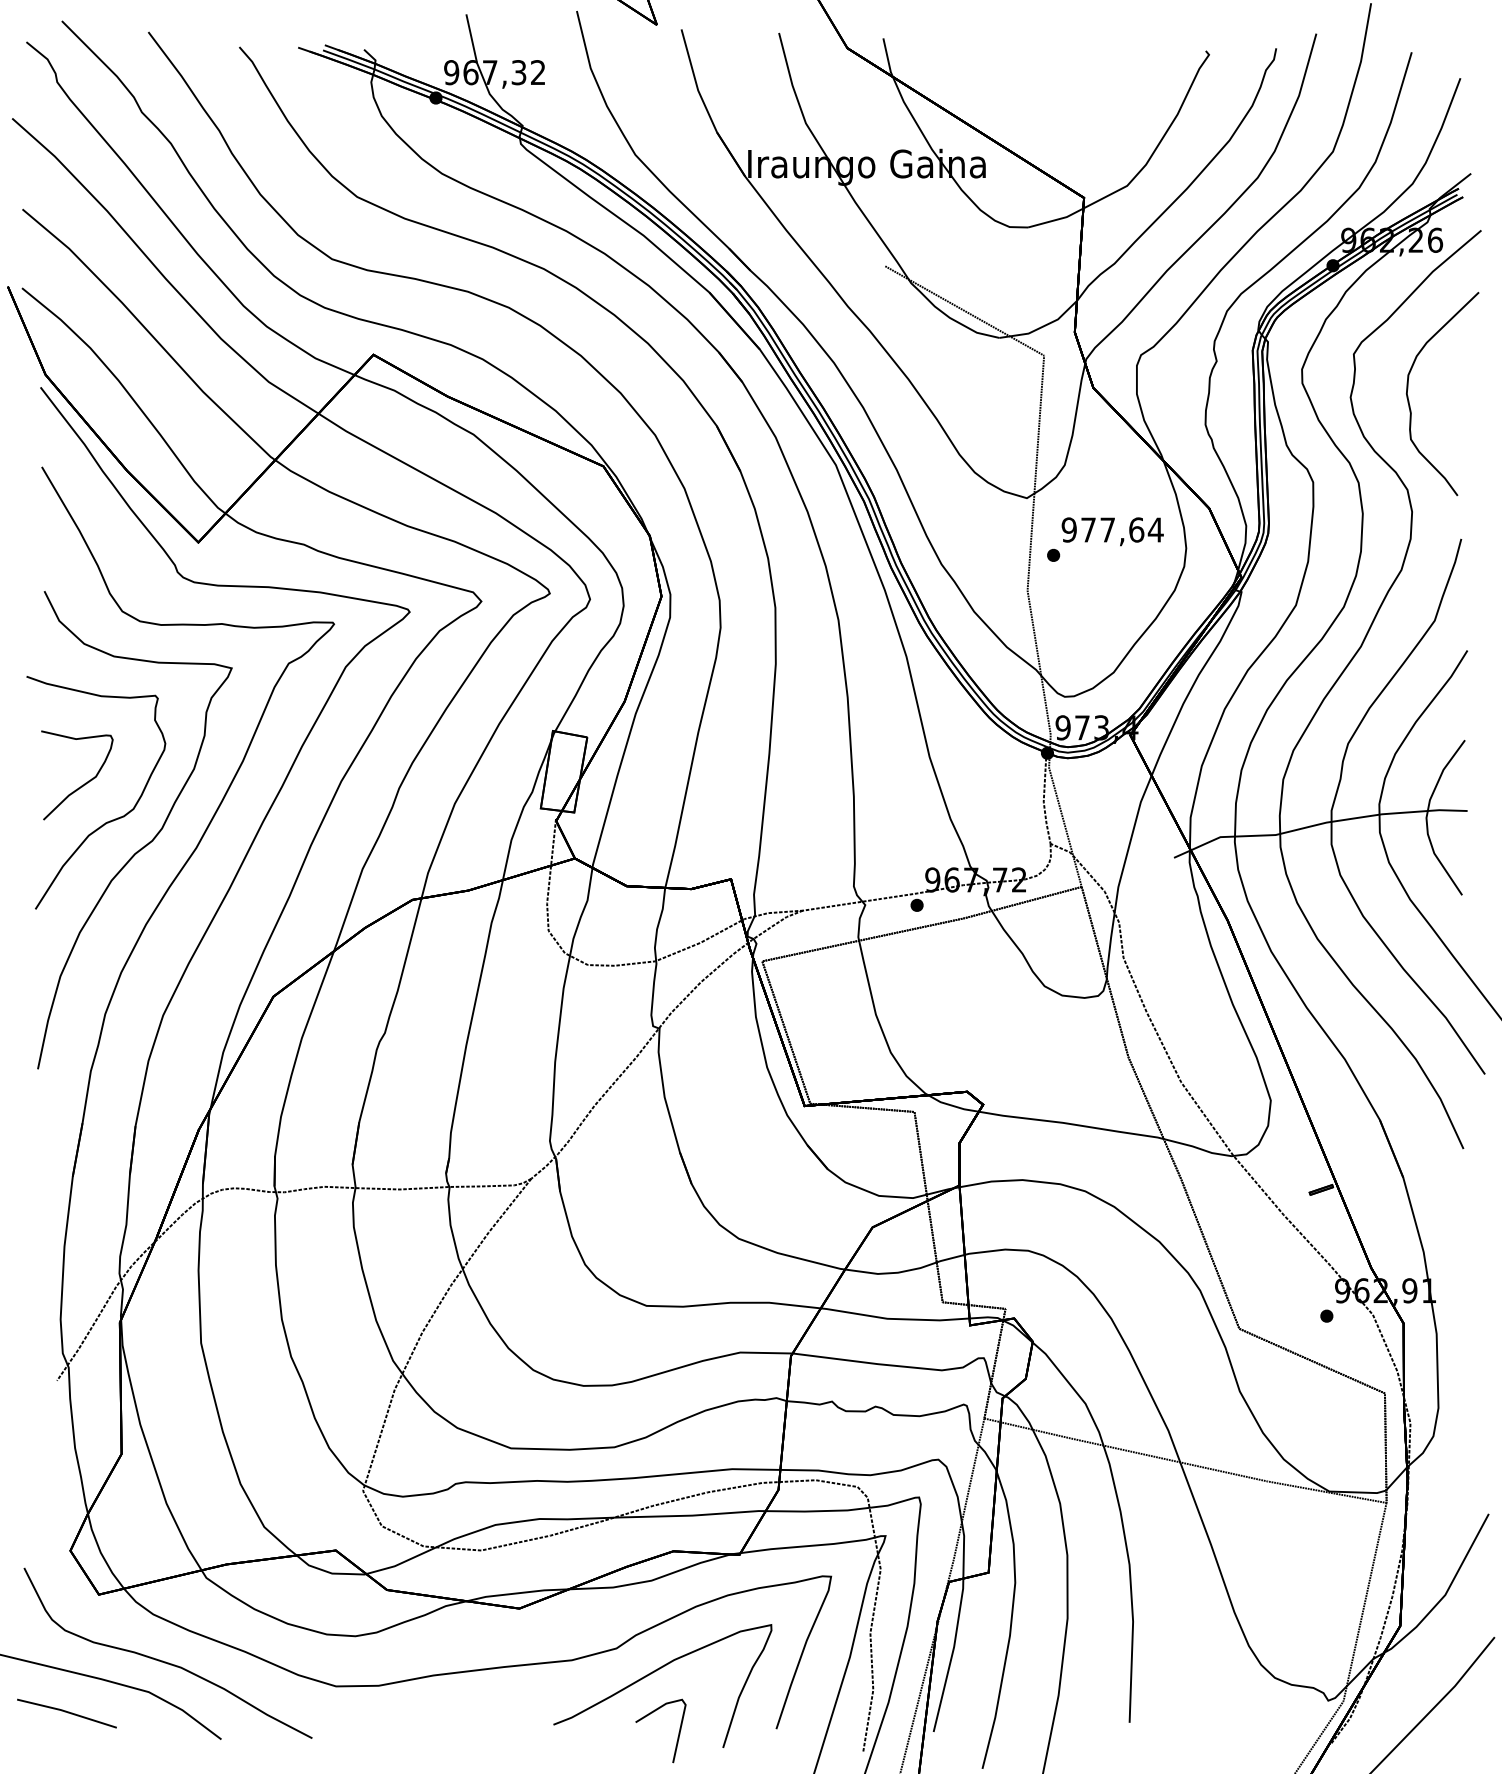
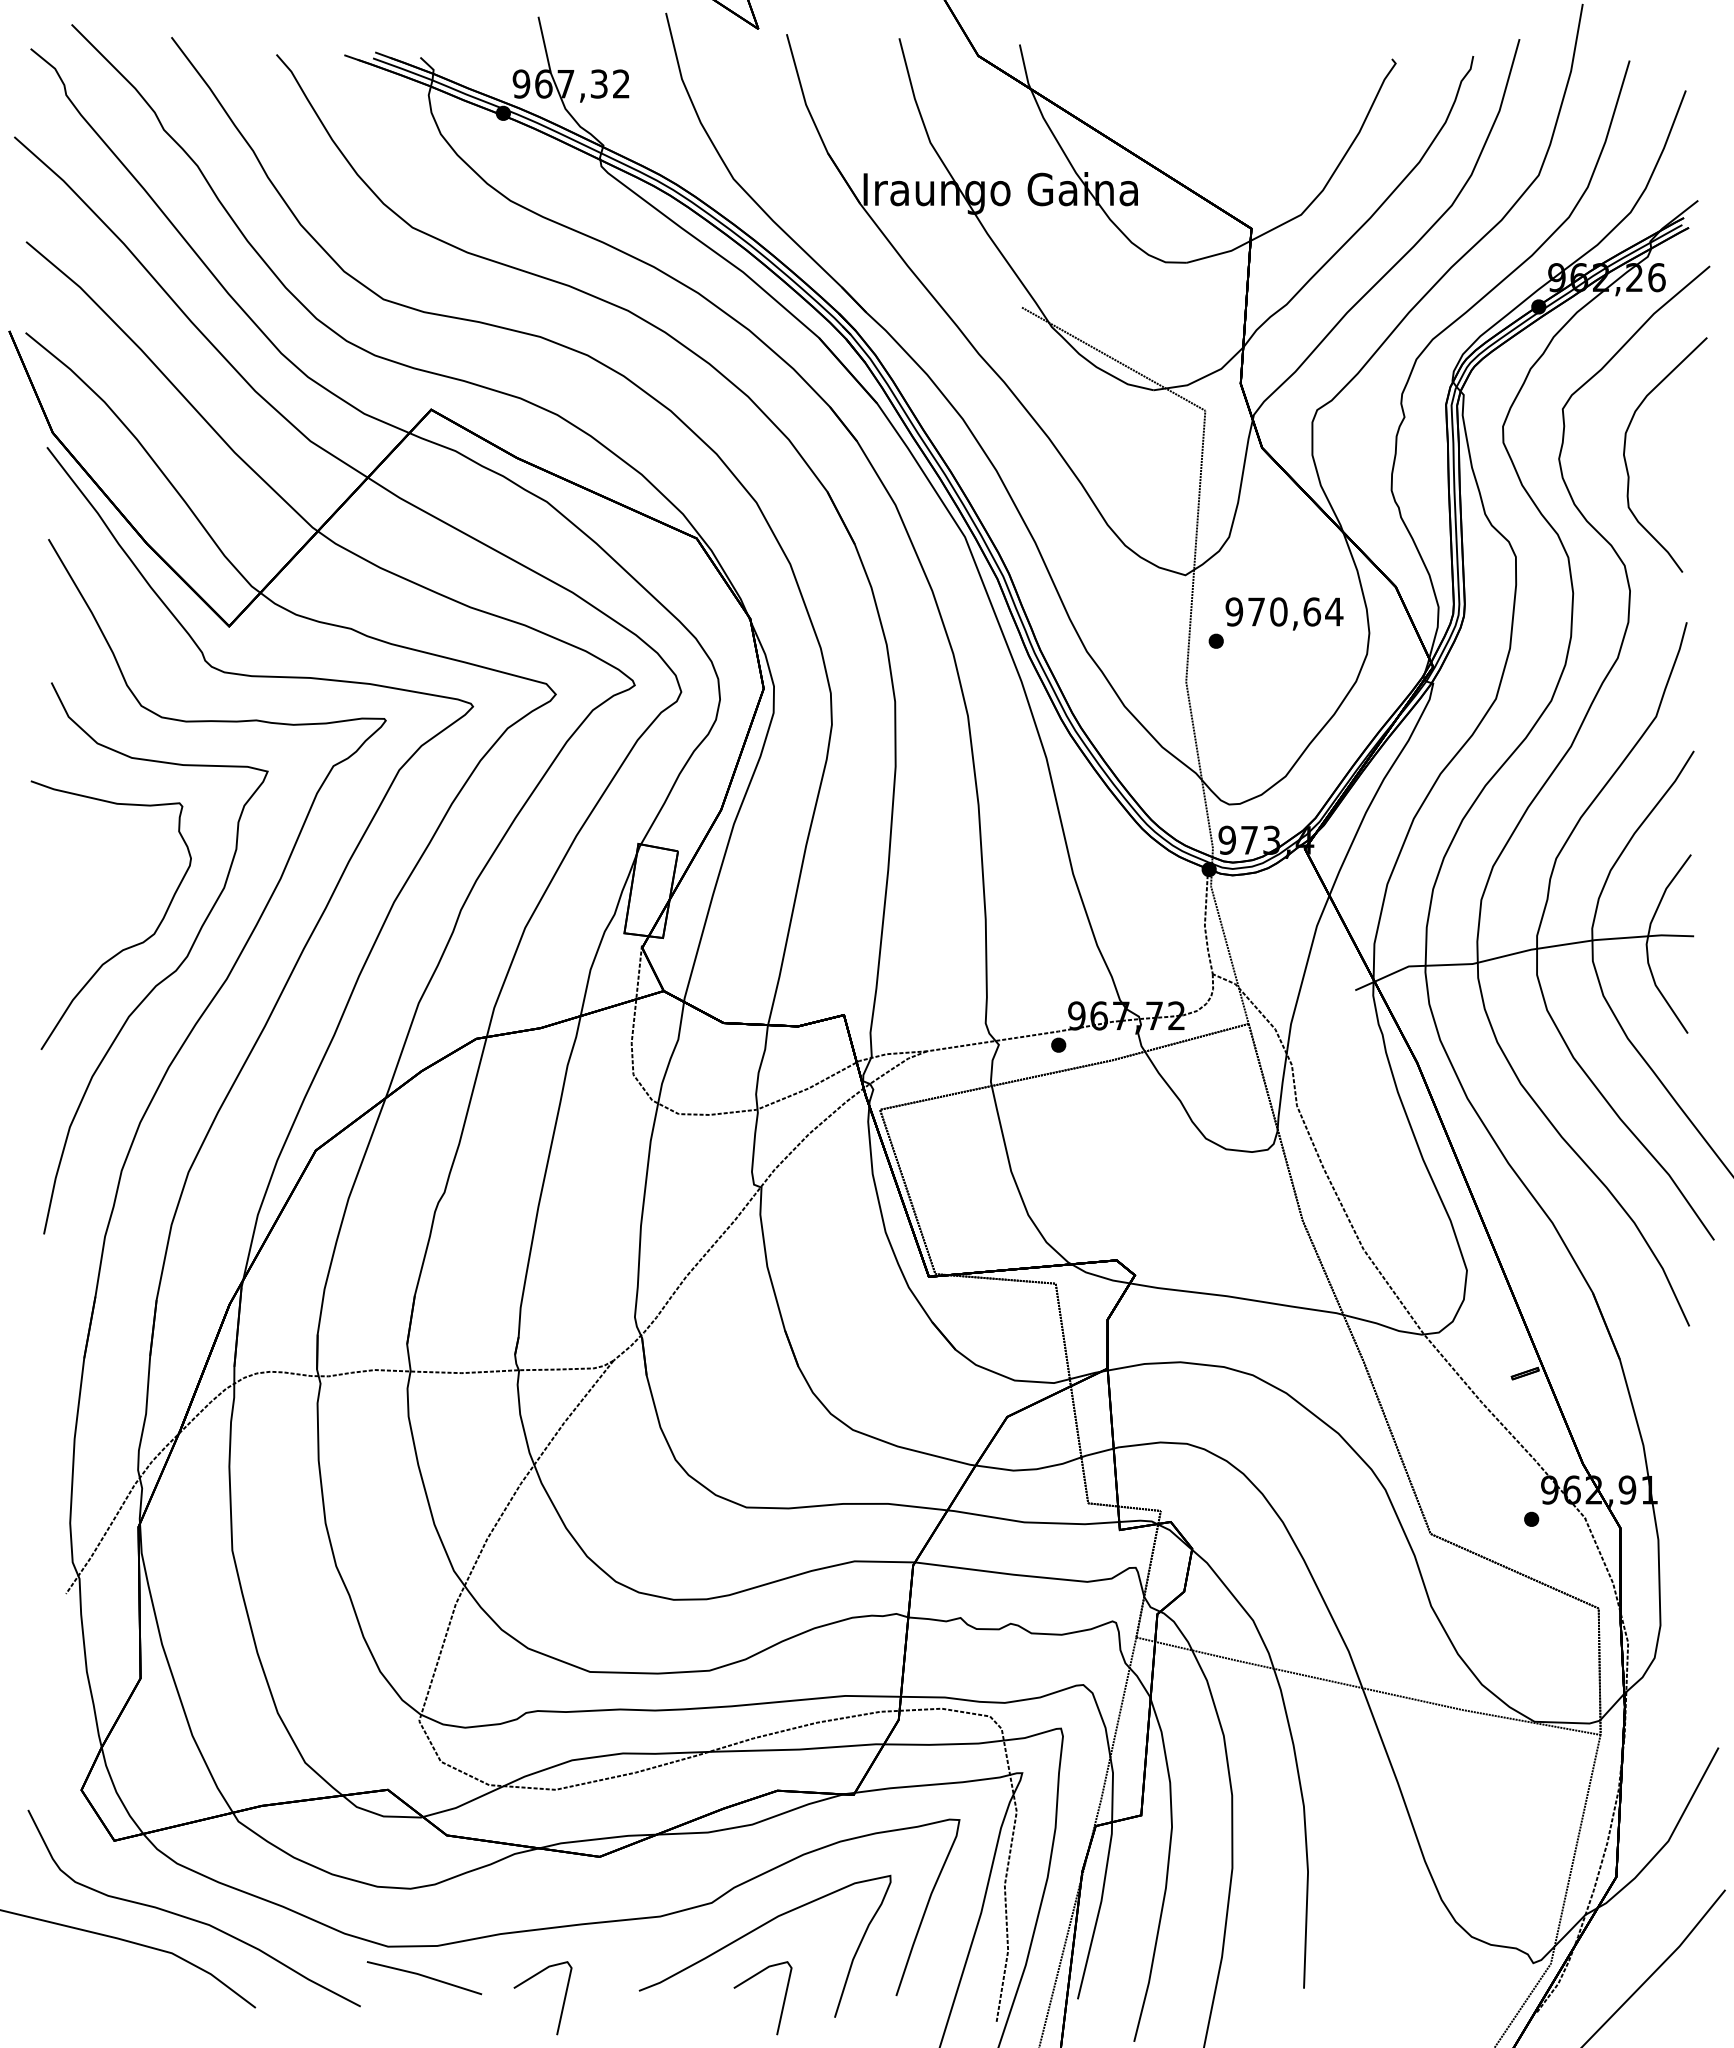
text: (1107, 529) -> (1278, 611), 977,64 -> 970,64
curve: (84, 783) -> (97, 904), removed
line: (66, 1713) -> (424, 1977), moved
line: (487, 1736) -> (562, 2004), added

